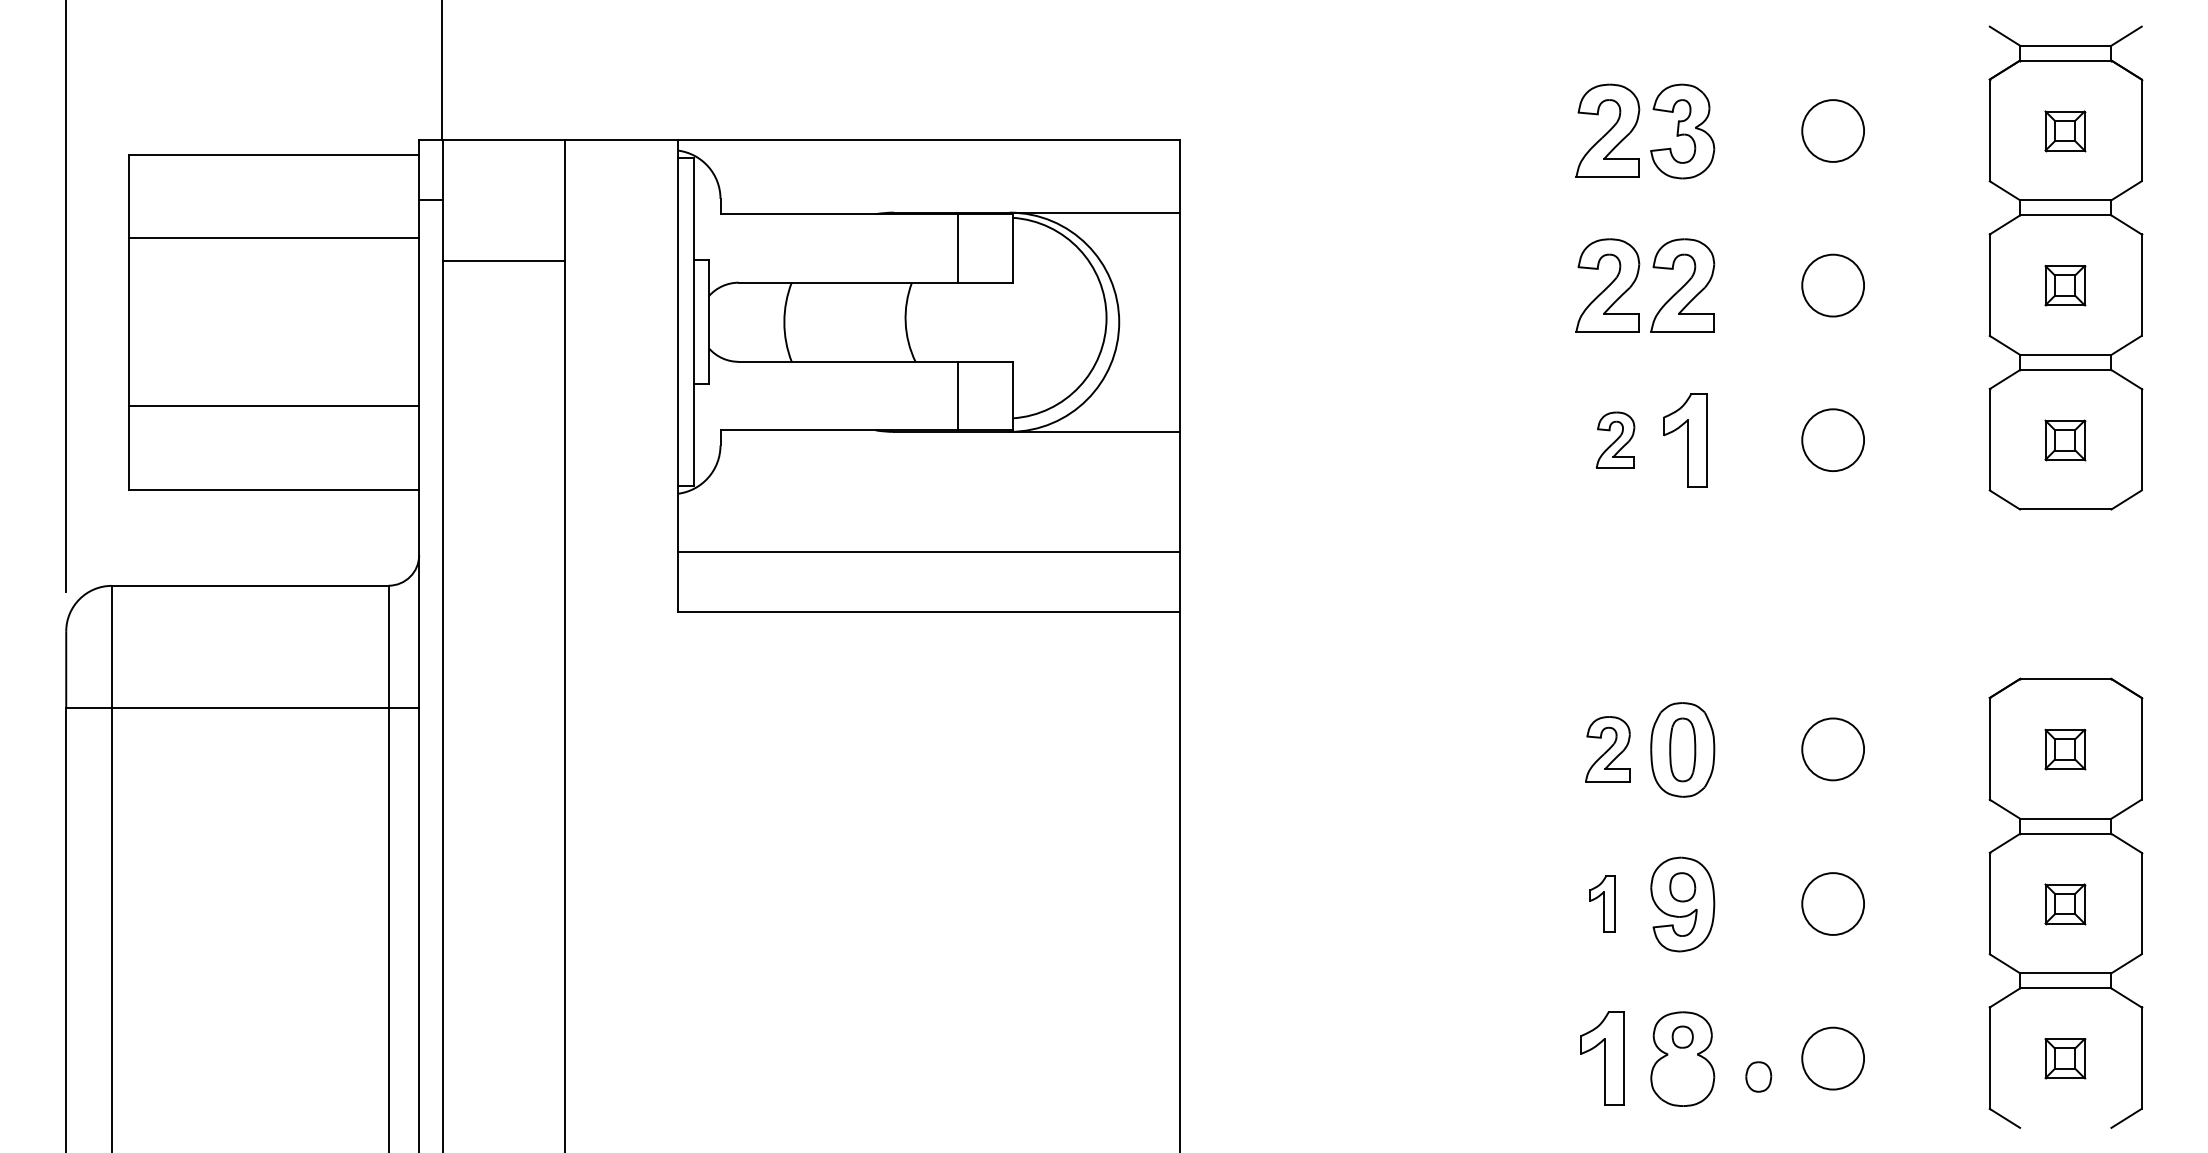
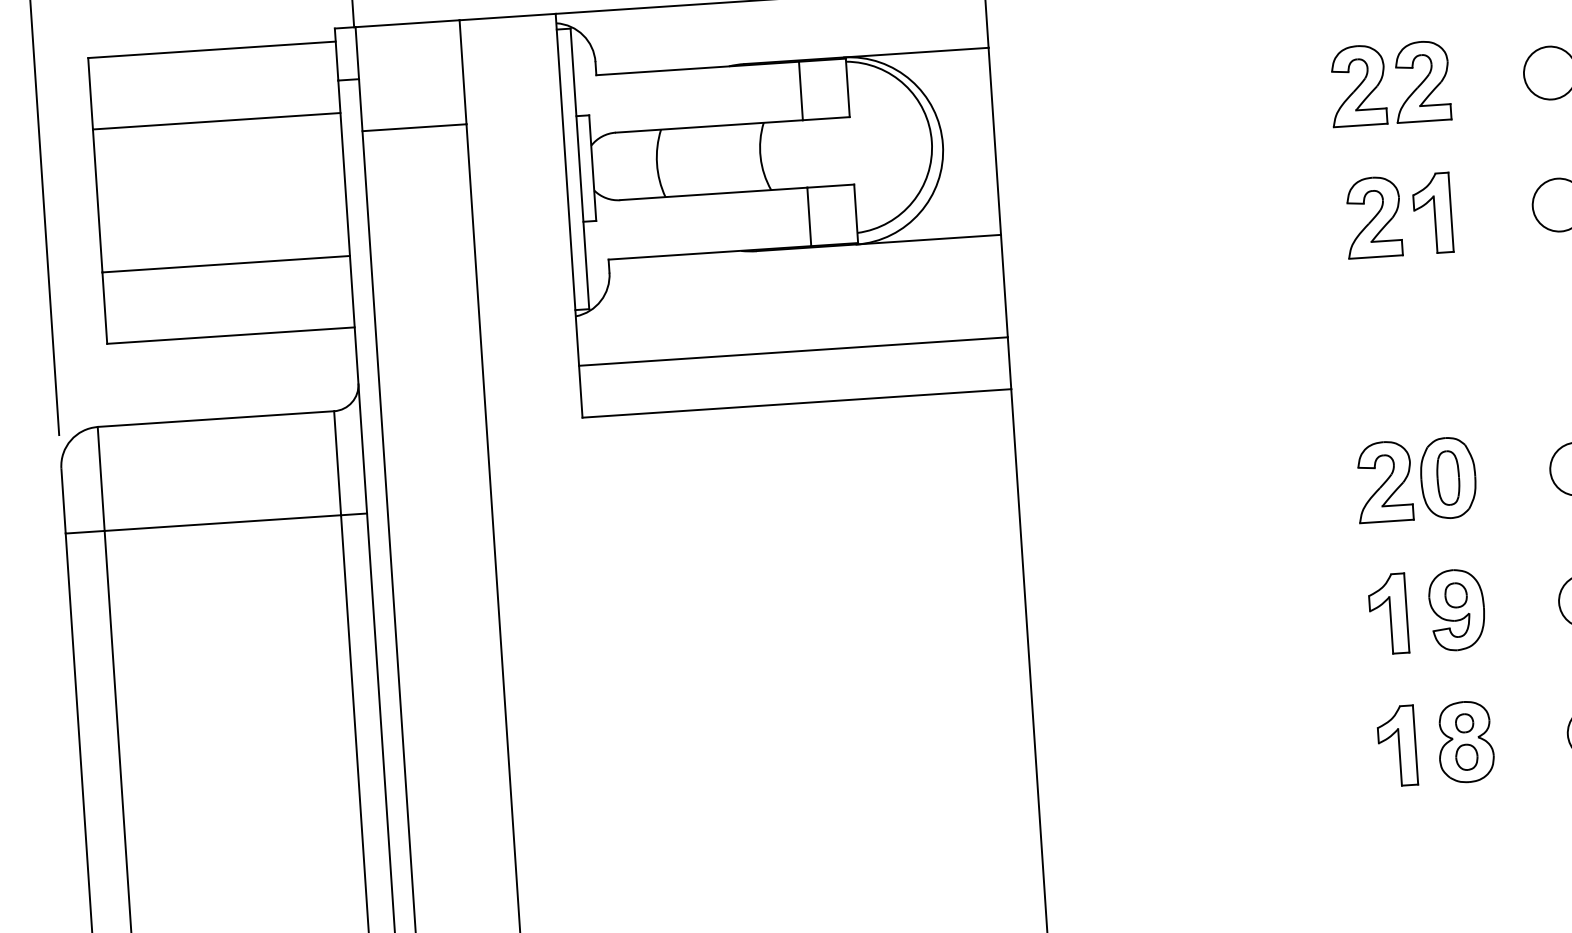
part: (1615, 440) -> (1373, 217), size x1.67
part: (1607, 749) -> (1384, 481), size x1.43
part: (1602, 903) -> (1388, 613), size x1.67
part: (1758, 1076) -> (1466, 756), moved

